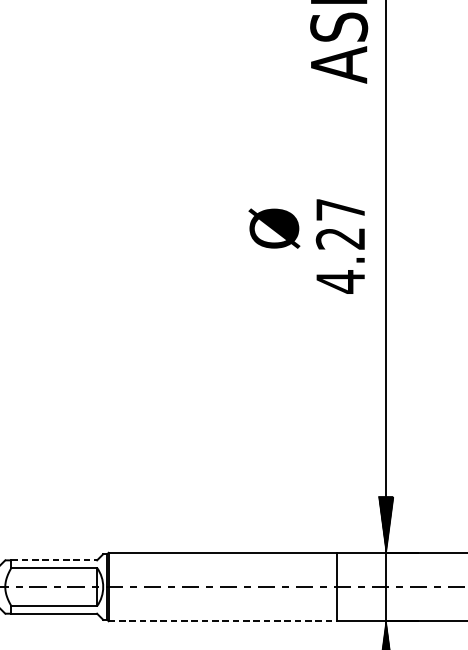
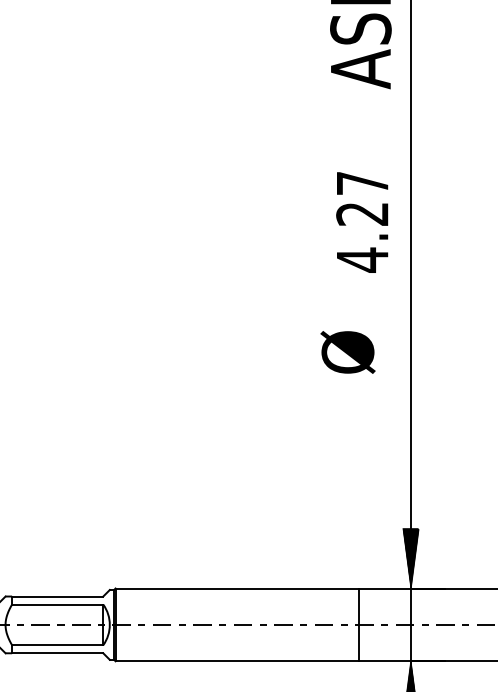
text: (273, 228) -> (347, 352), moved
text: (340, 246) -> (362, 222), moved
line: (54, 560) -> (57, 596), dashed -> solid
line: (223, 621) -> (237, 661), dashed -> solid

